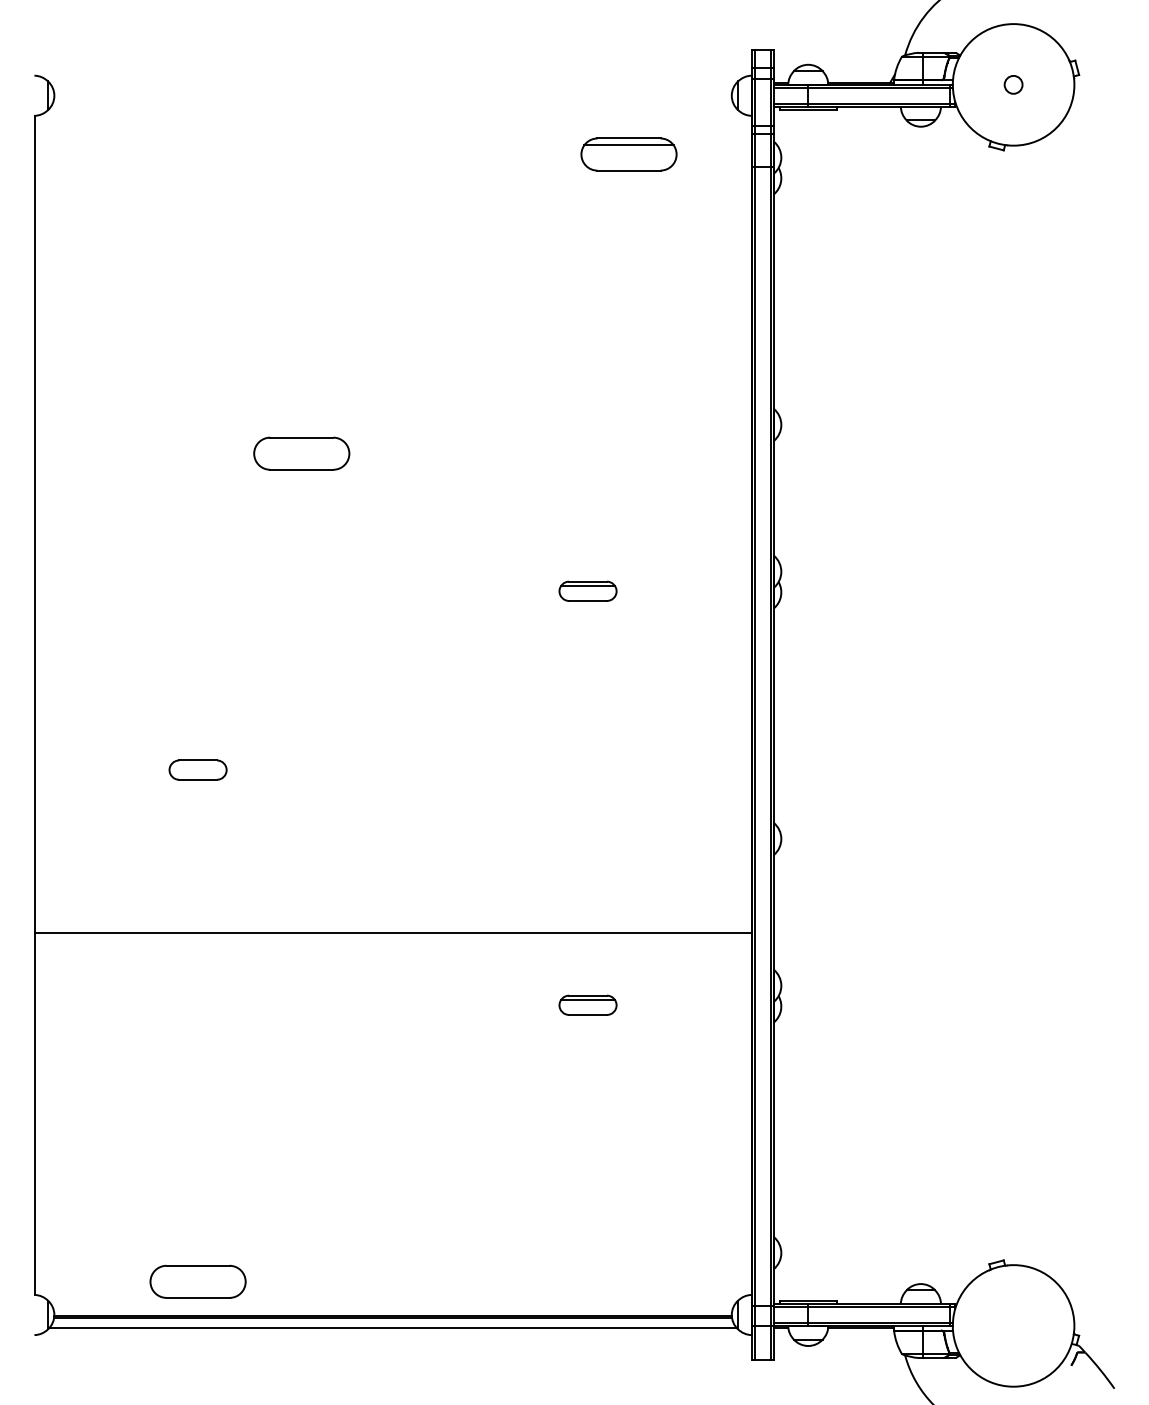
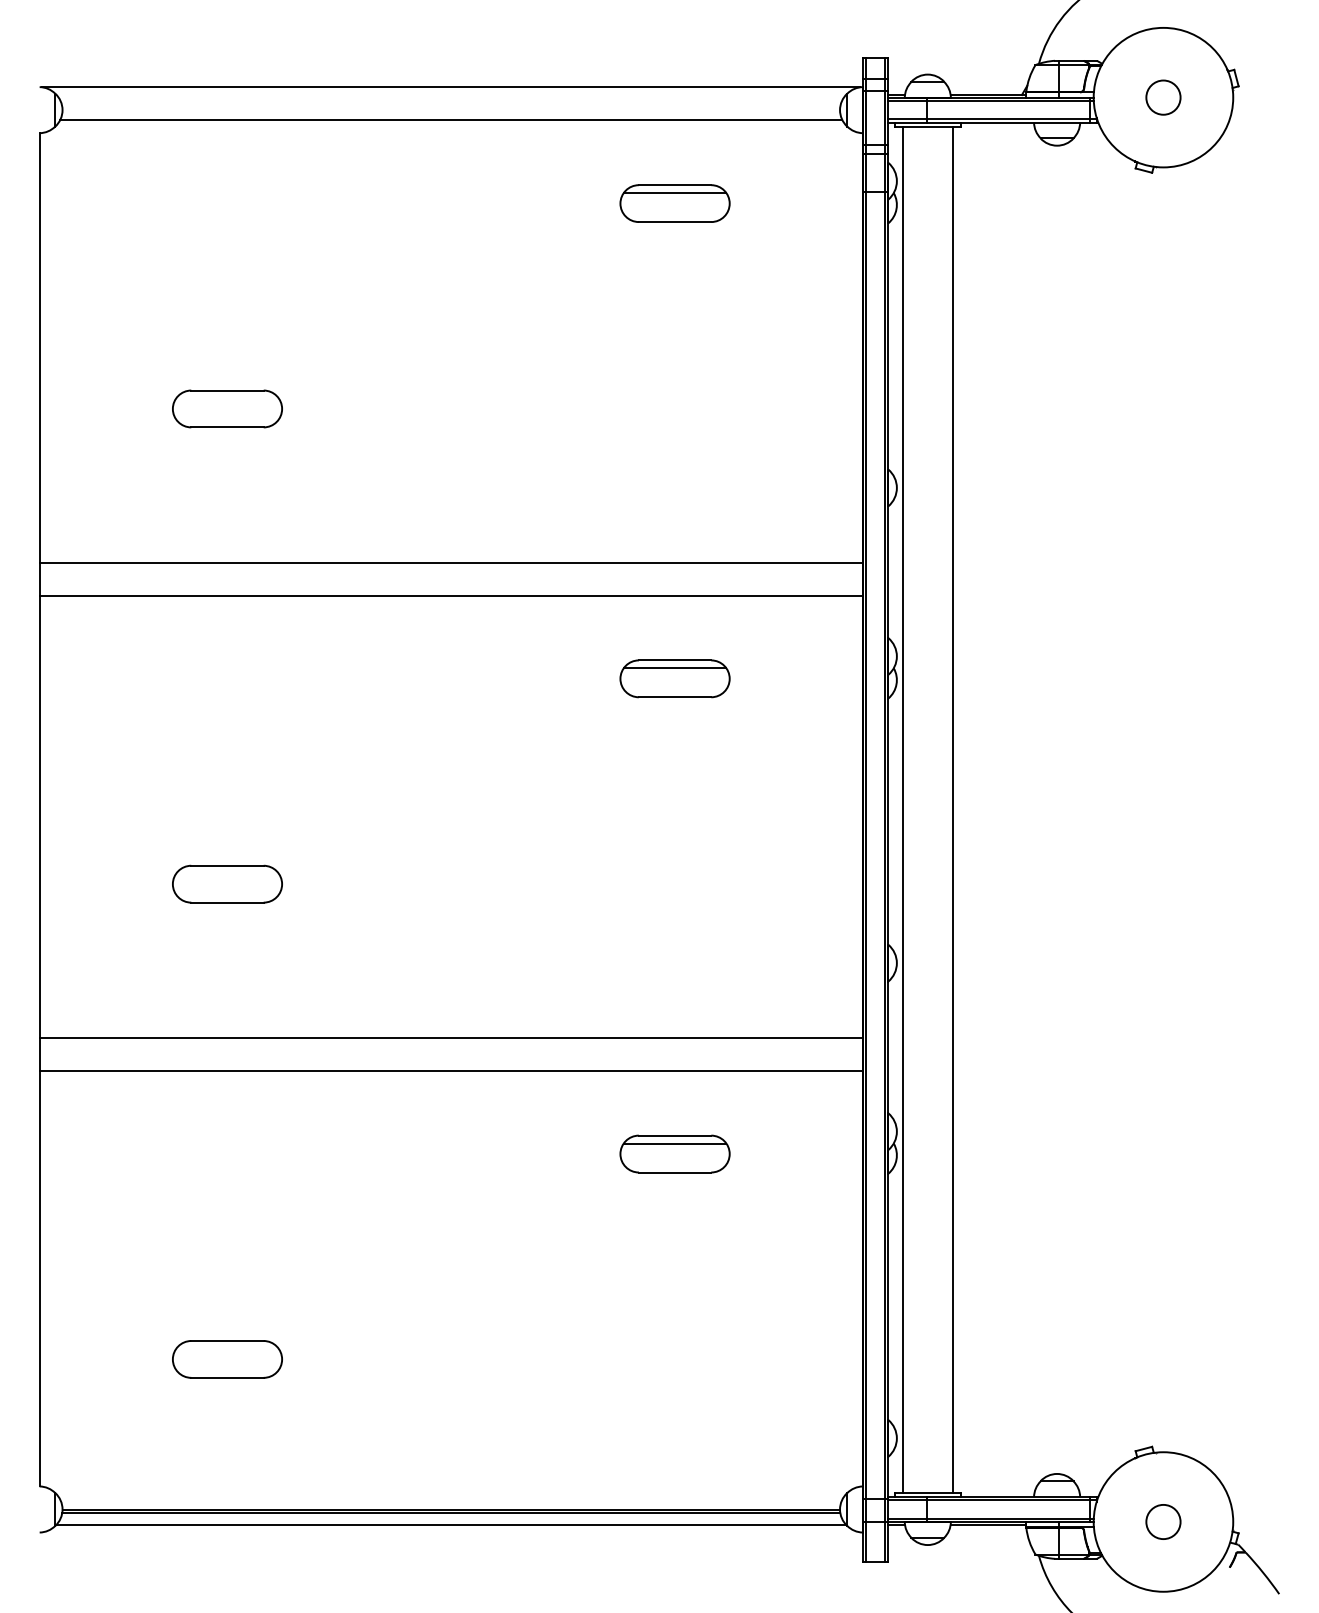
line: (393, 76) -> (451, 87), added
circle: (1013, 84) -> (1163, 97), size x1.67
line: (393, 104) -> (451, 120), added
part: (628, 154) -> (674, 203), moved
part: (301, 453) -> (227, 408), moved
line: (392, 489) -> (450, 562), added
line: (392, 518) -> (450, 595), added
part: (587, 590) -> (674, 678), size x1.67
line: (786, 705) -> (902, 809), added
line: (829, 705) -> (952, 809), added
part: (198, 769) -> (227, 883), size x1.67
line: (392, 903) -> (450, 1037), added
part: (587, 1004) -> (674, 1153), size x1.67
part: (198, 1281) -> (227, 1359), moved
circle: (1013, 1325) -> (1163, 1521), added

